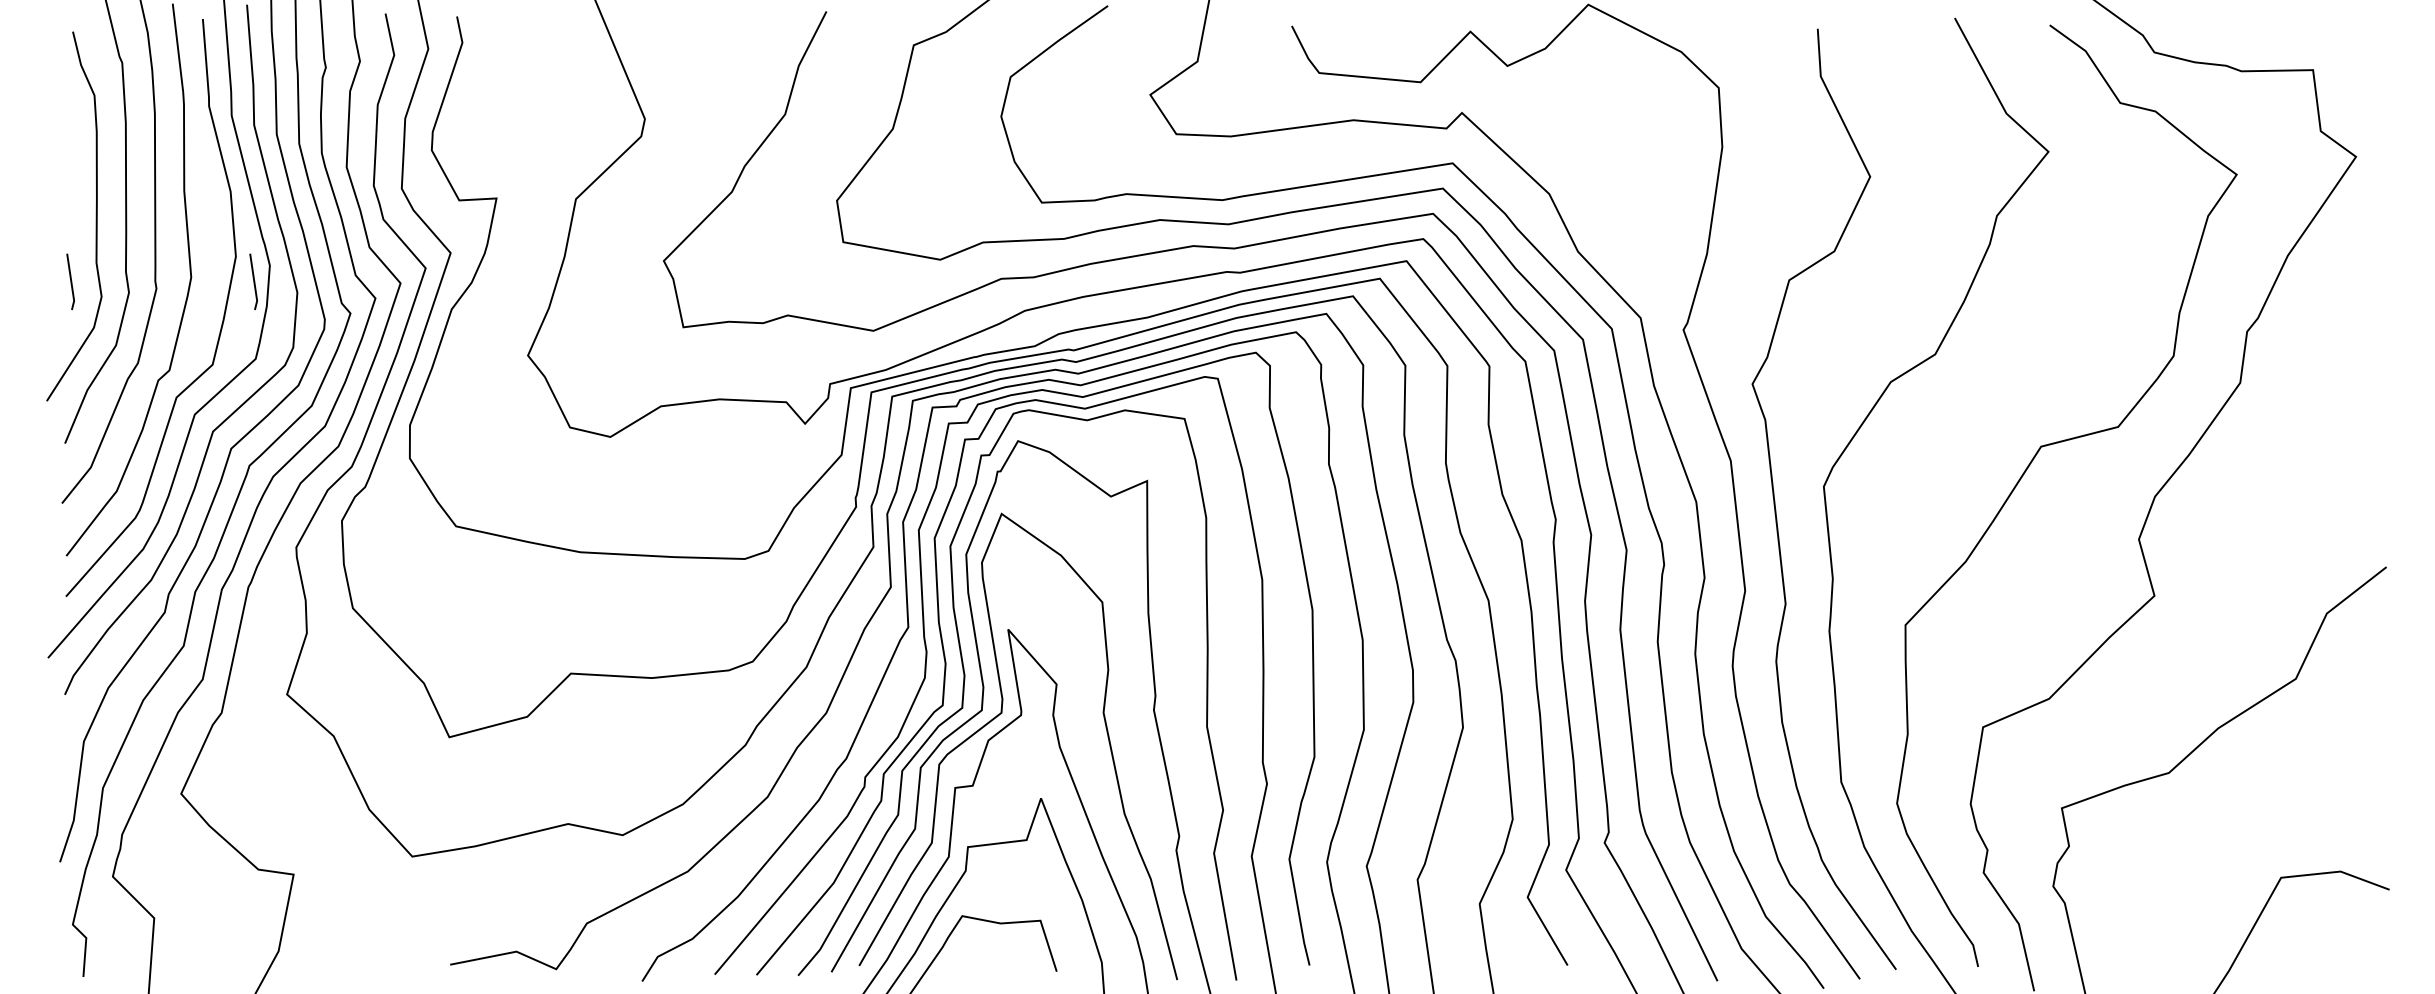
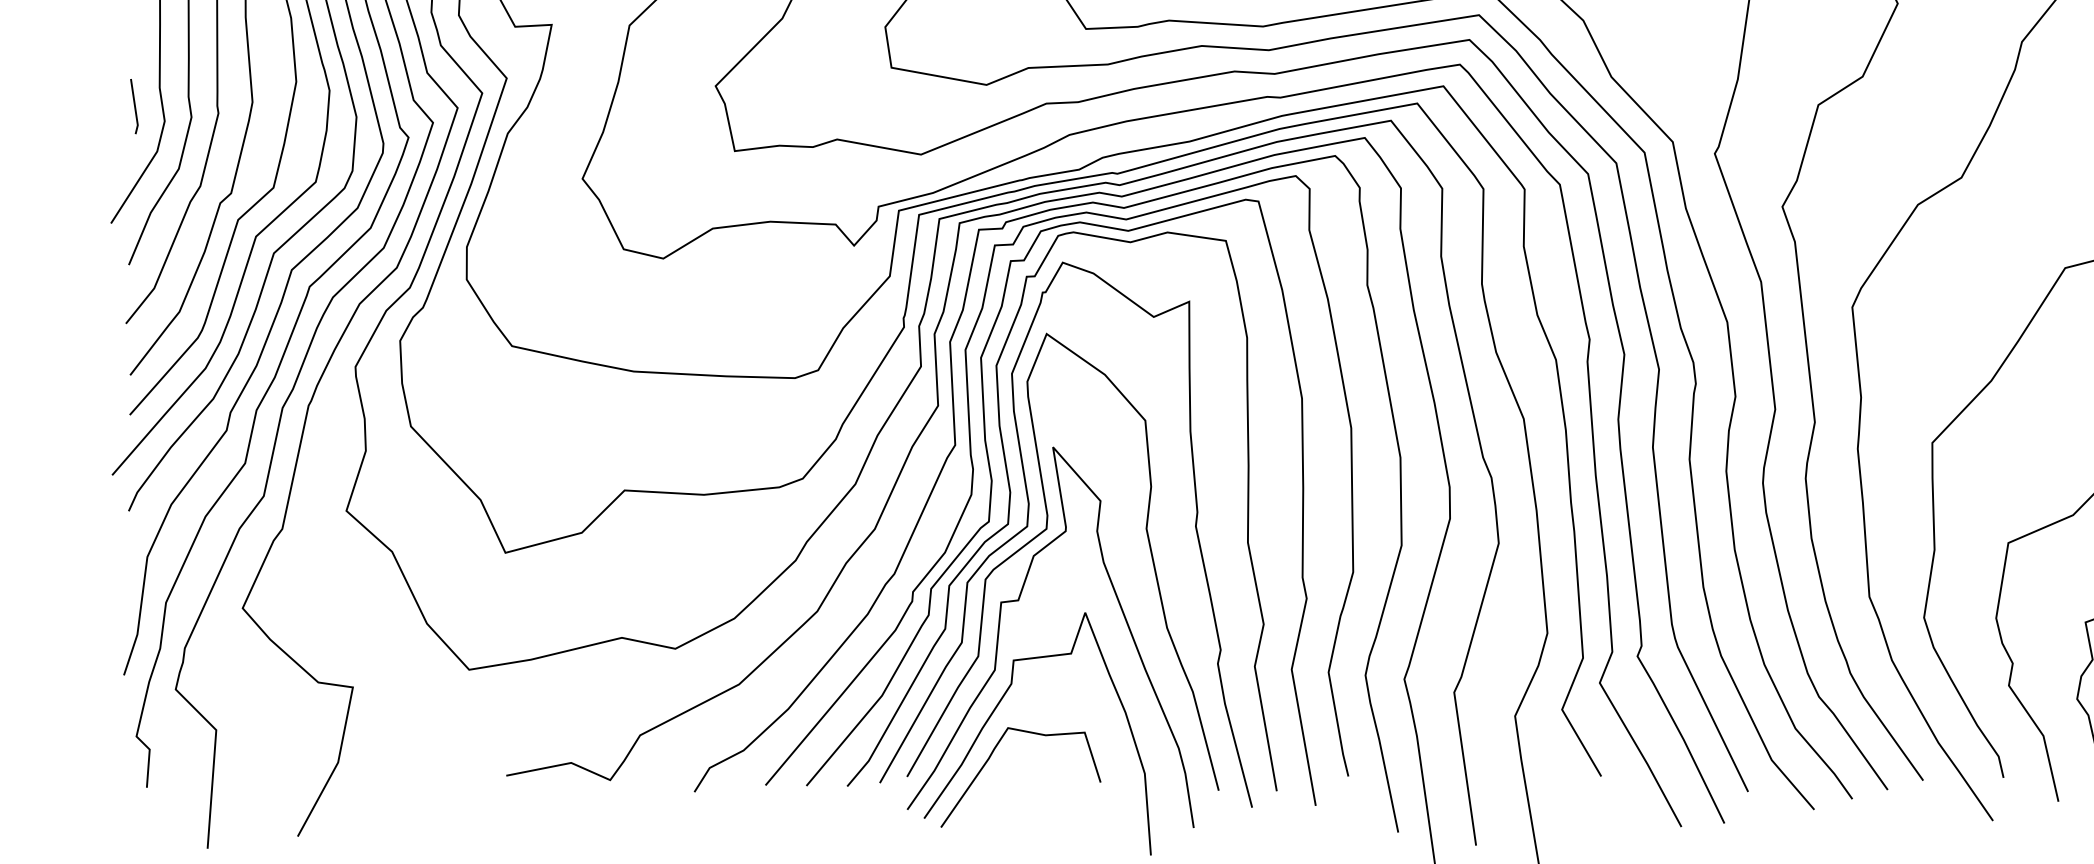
line: (253, 281) -> (313, 106), removed

